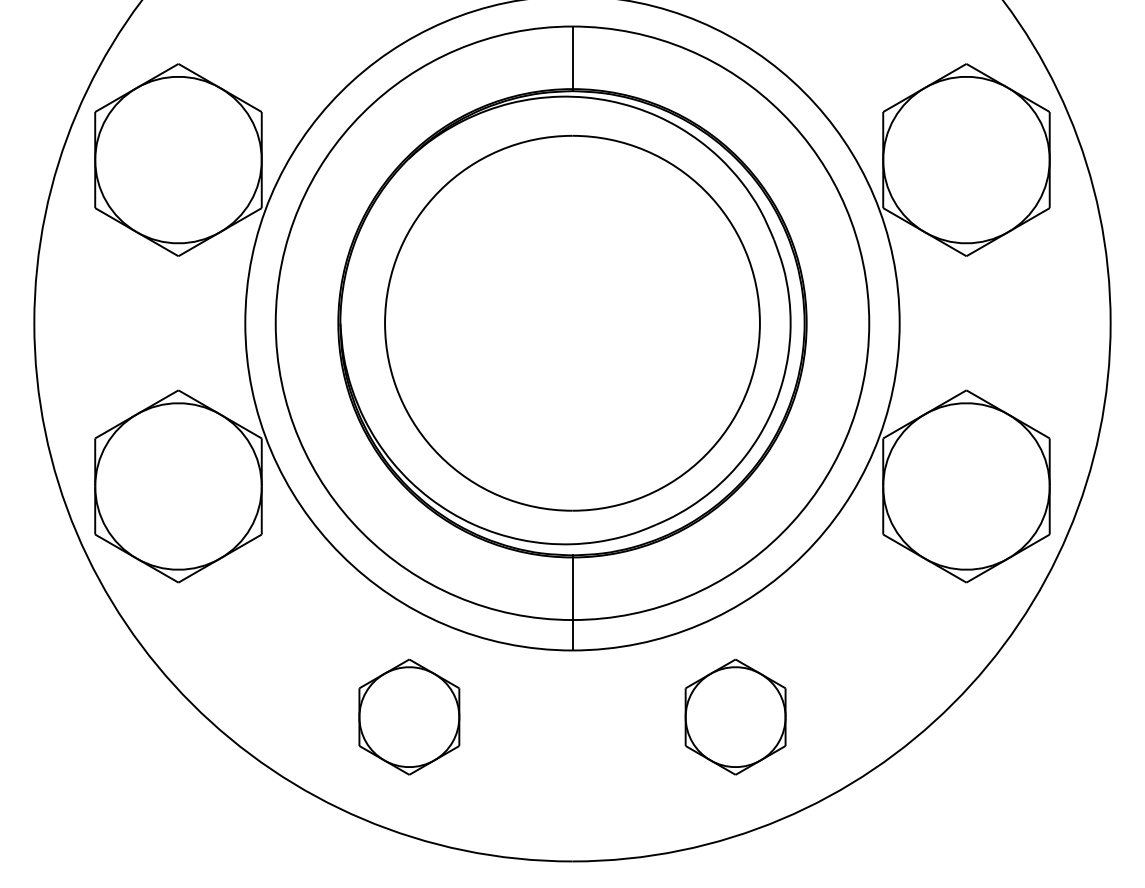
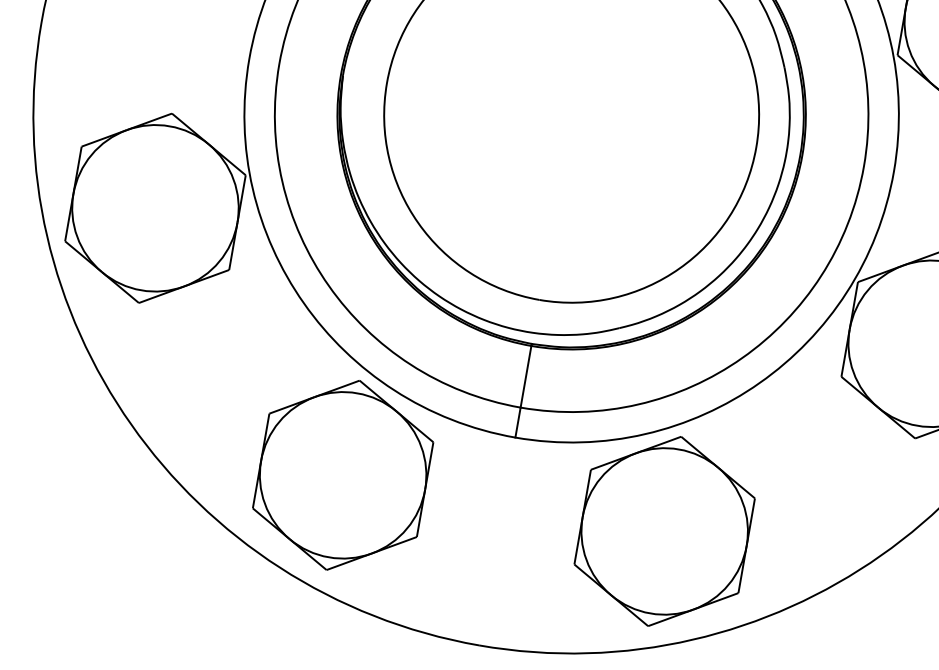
part: (409, 716) -> (343, 474), size x1.67
part: (735, 716) -> (664, 530), size x1.67

